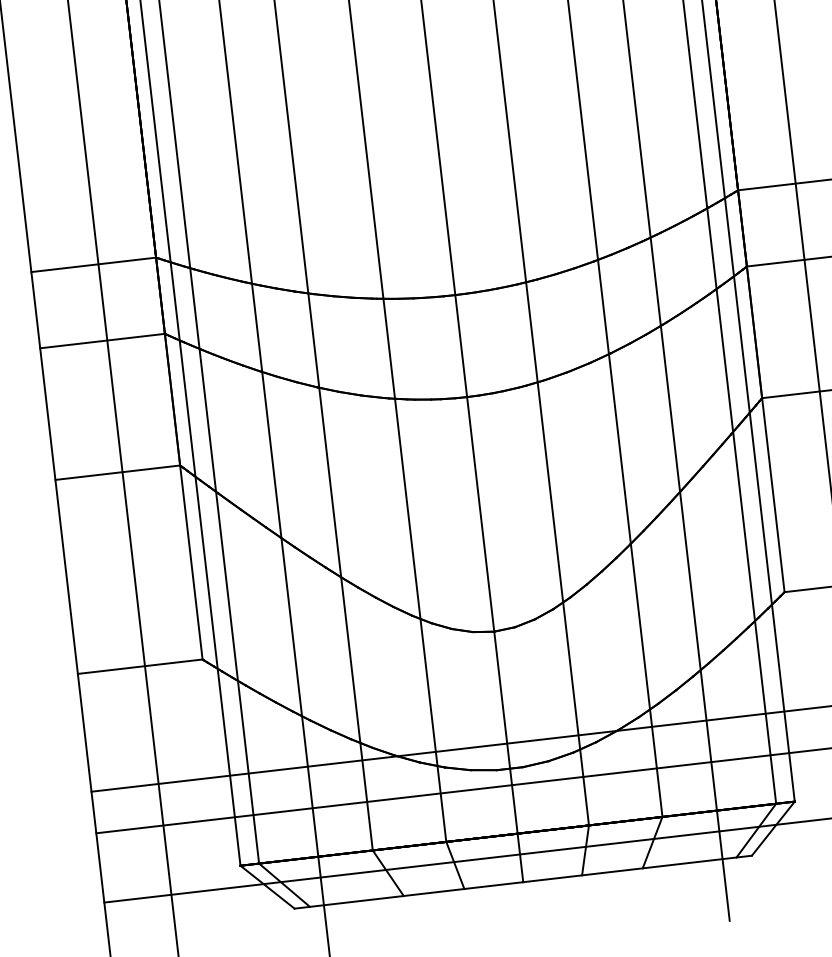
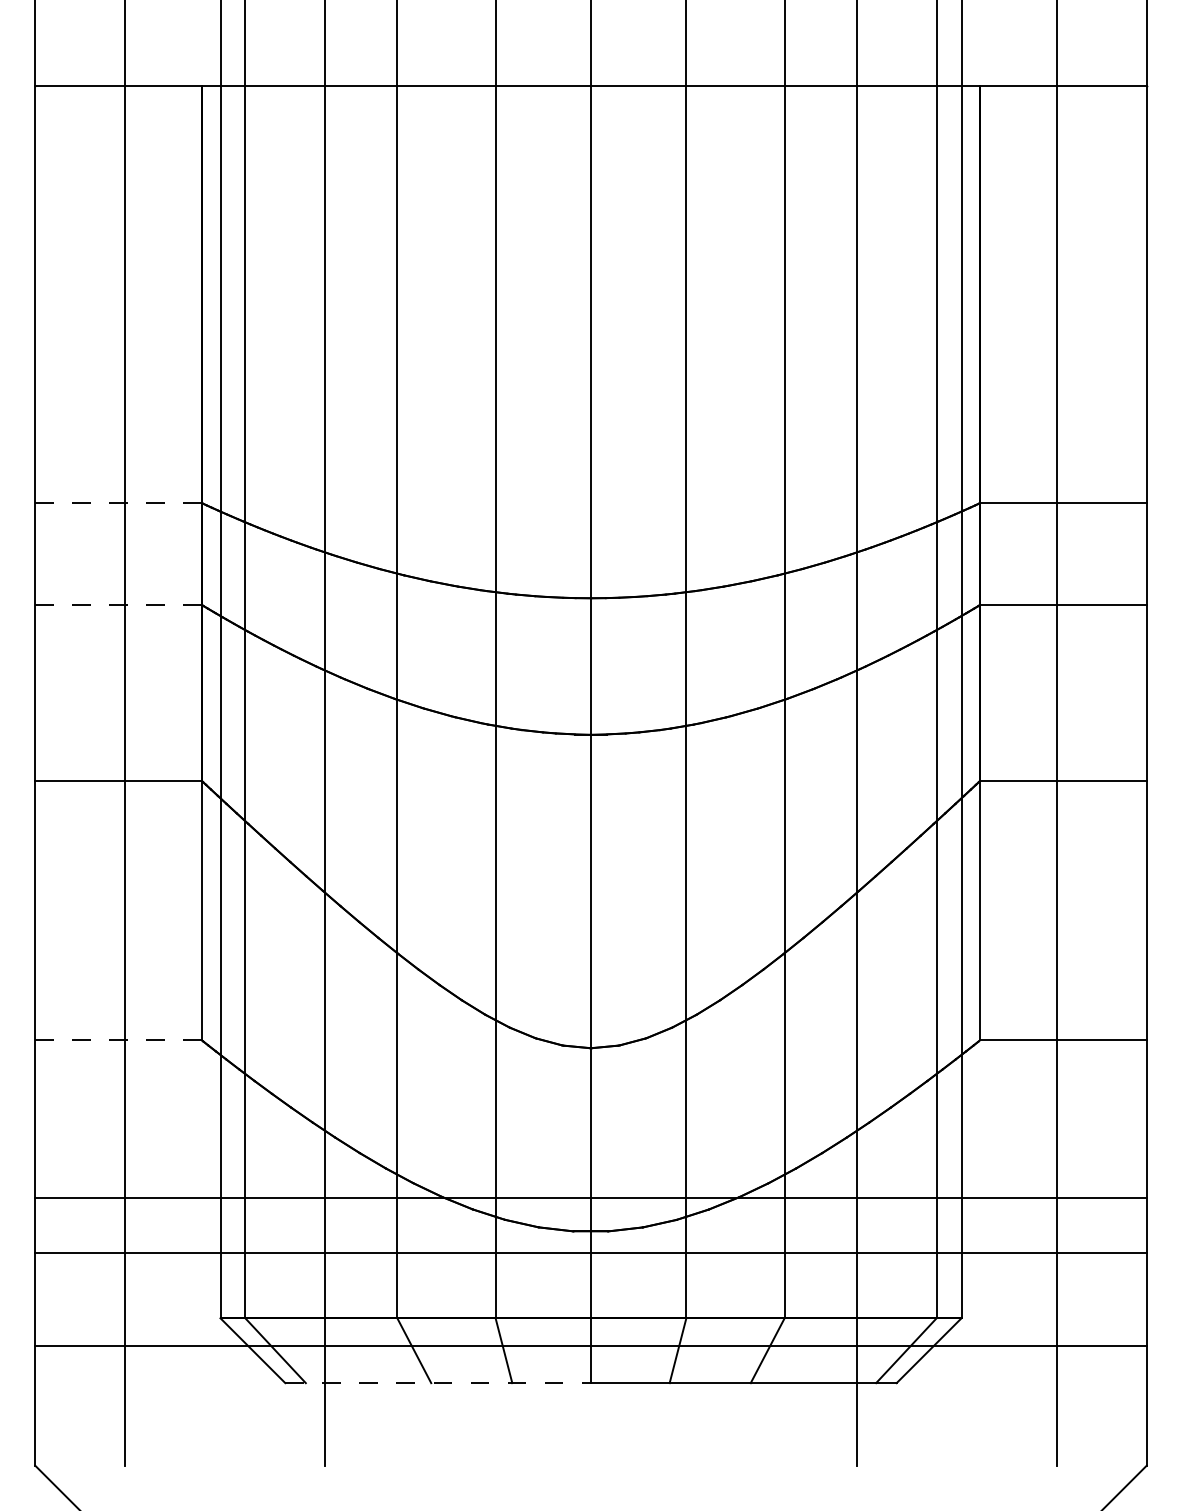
line: (94, 265) -> (119, 503), solid -> dashed
line: (103, 341) -> (119, 605), solid -> dashed
line: (140, 666) -> (119, 1040), solid -> dashed
line: (409, 895) -> (438, 1383), solid -> dashed

